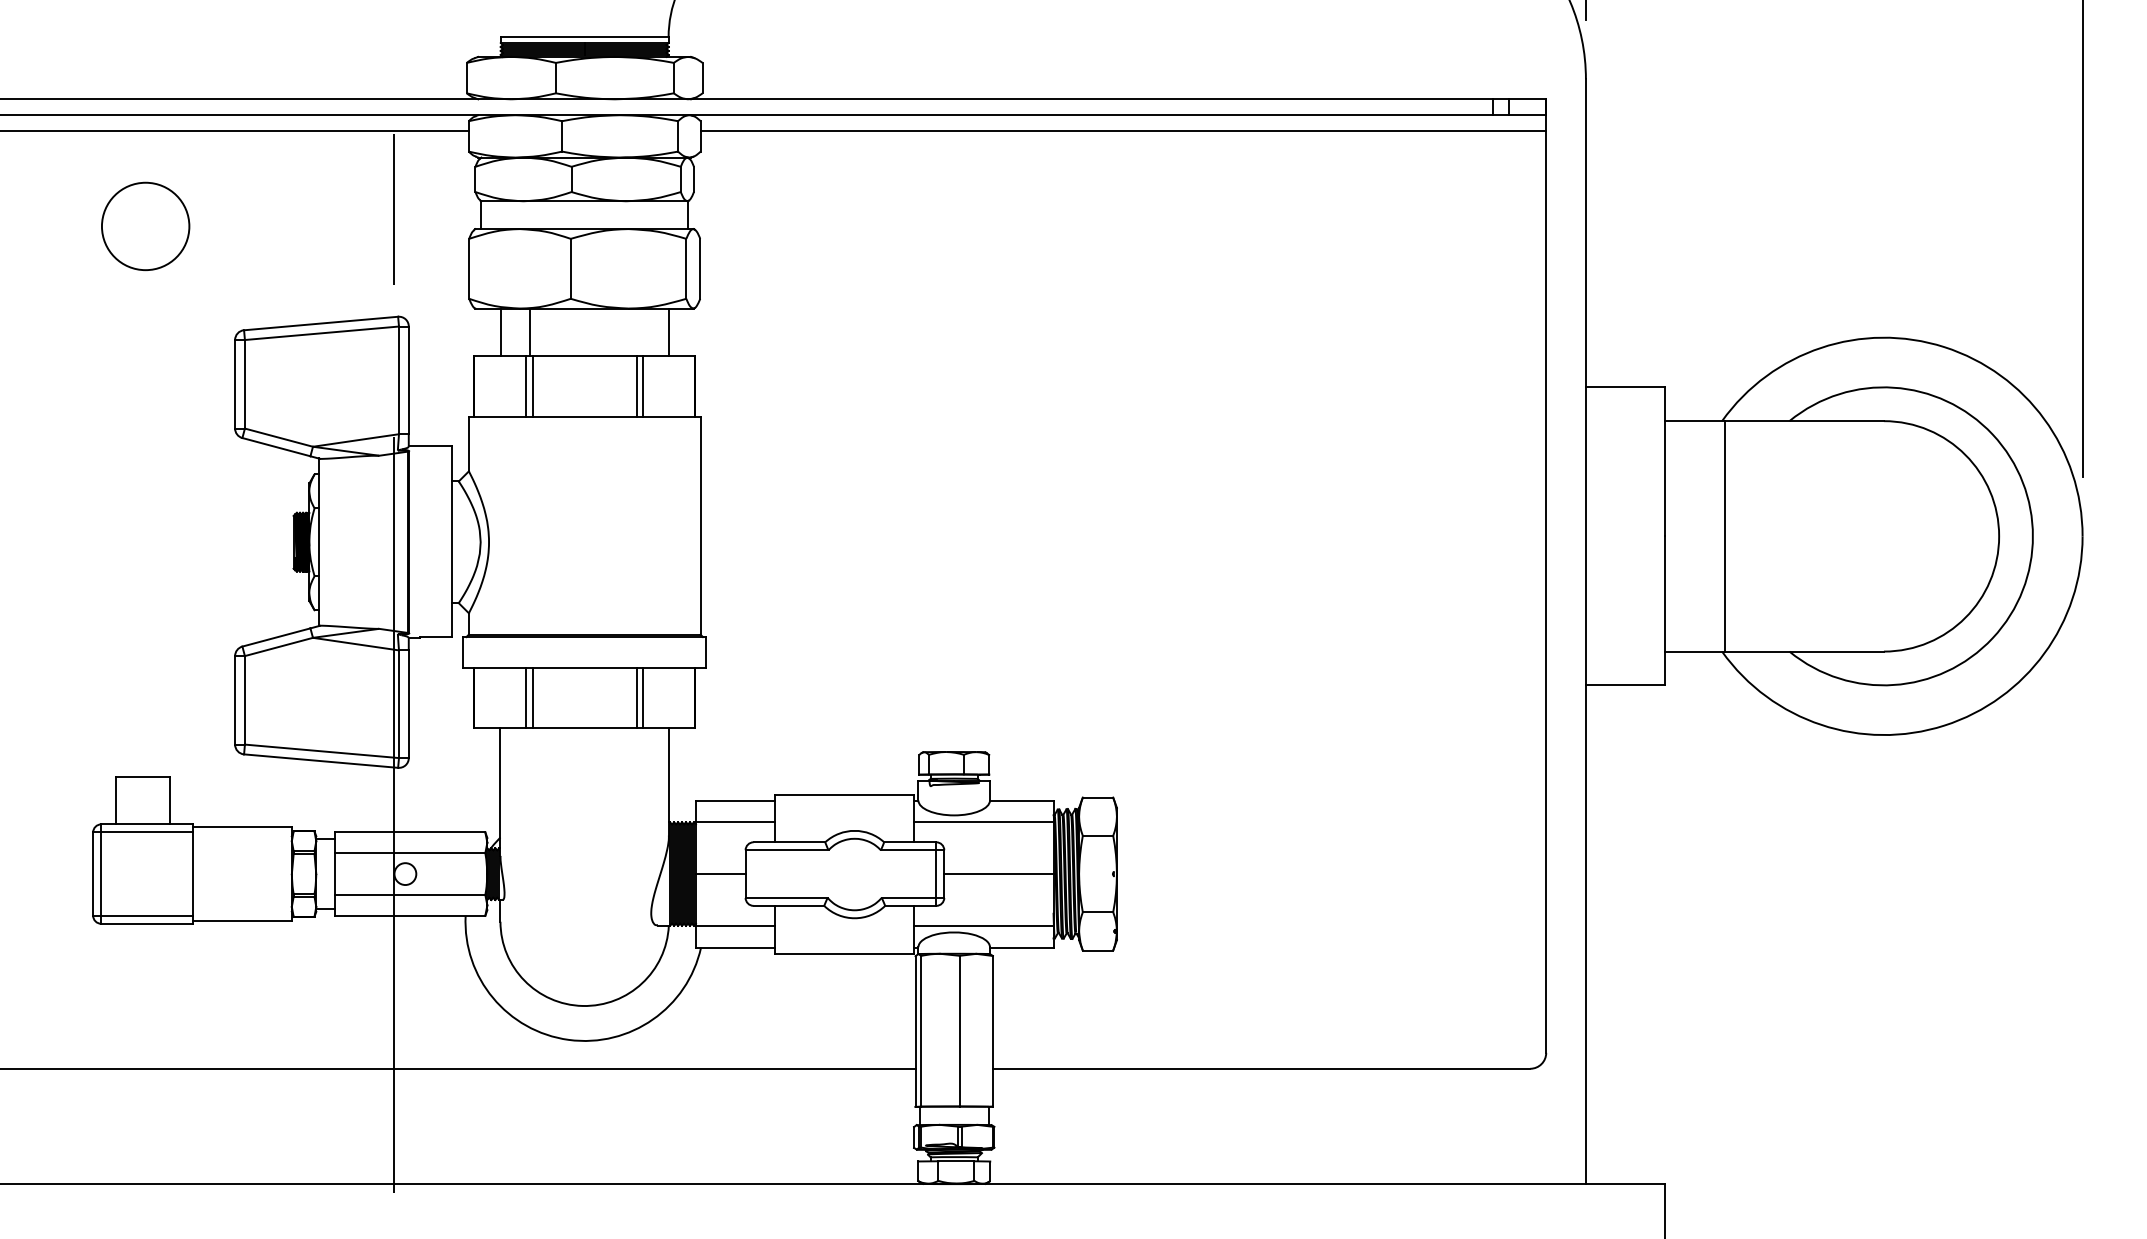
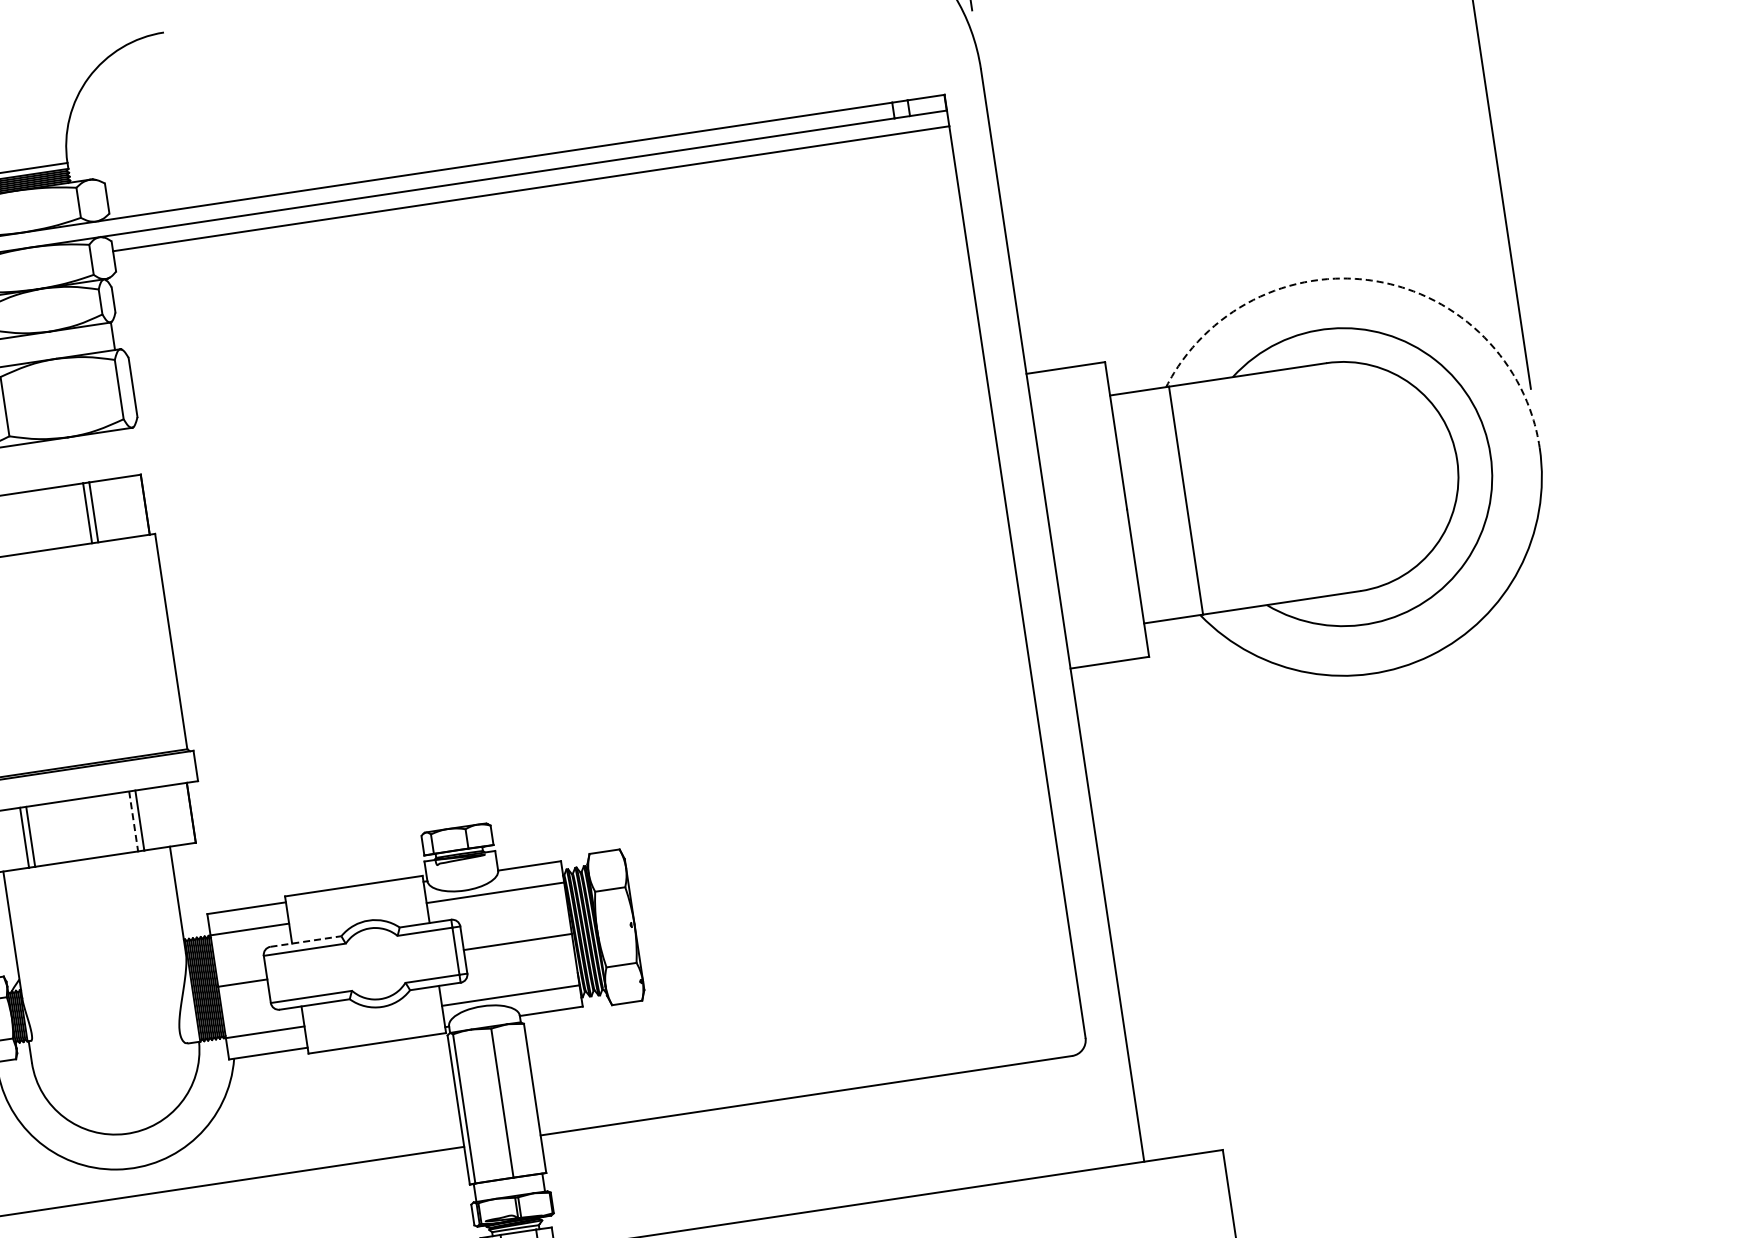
line: (668, 332) -> (111, 455), removed
arc: (1944, 347) -> (1375, 281), solid -> dashed
line: (636, 698) -> (133, 821), solid -> dashed
line: (789, 842) -> (306, 941), solid -> dashed

